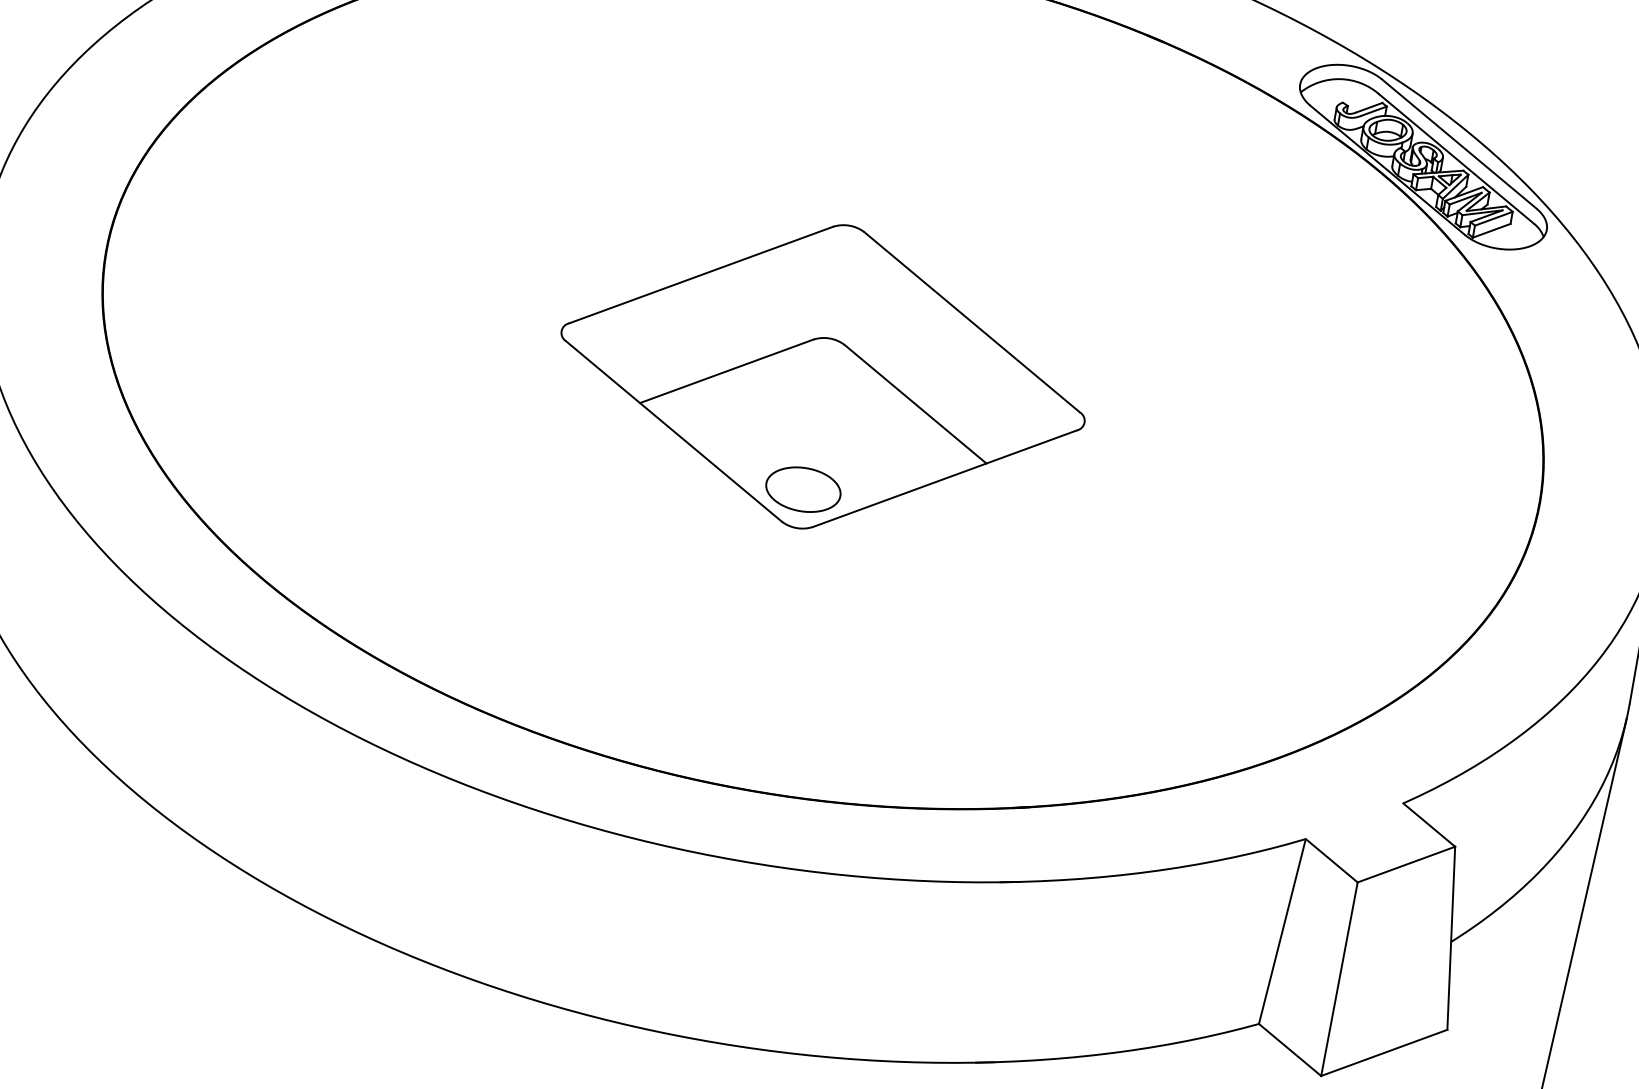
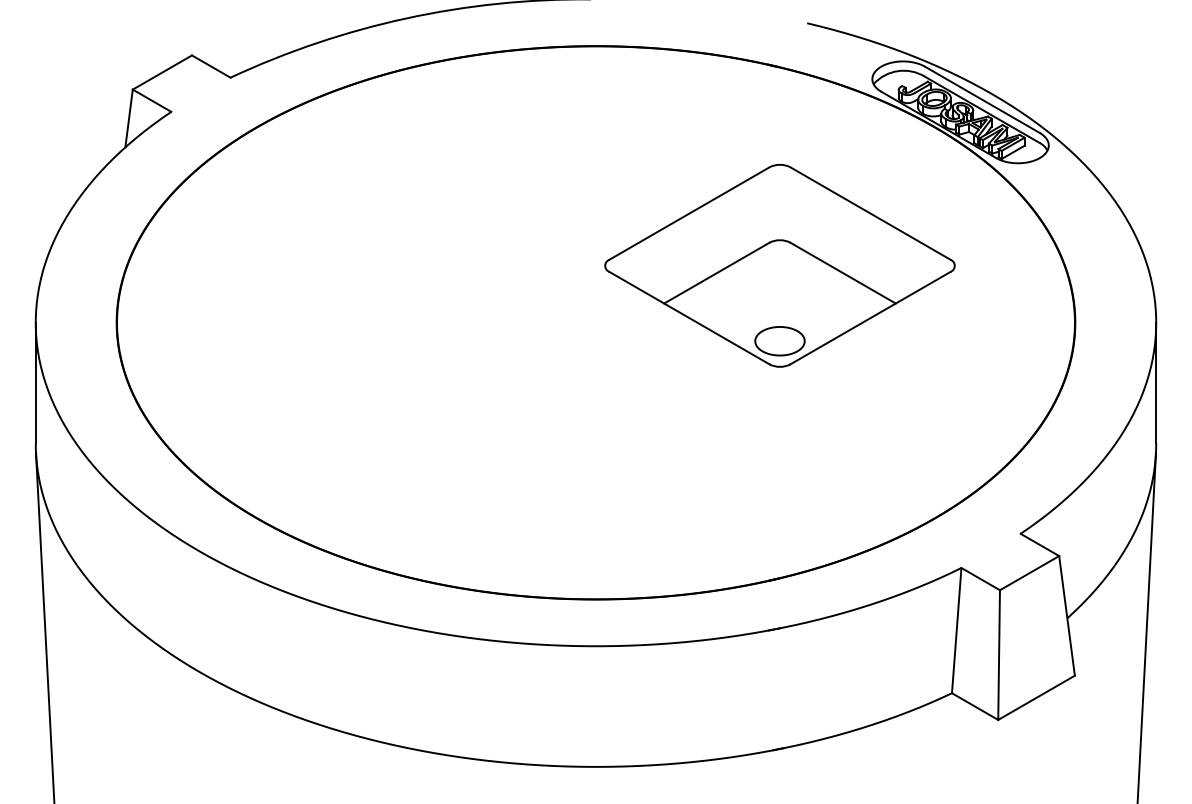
part: (822, 376) -> (779, 265), moved

